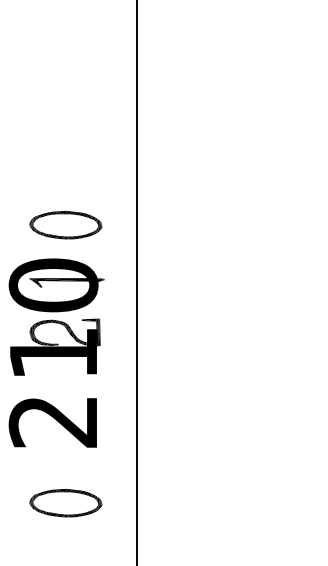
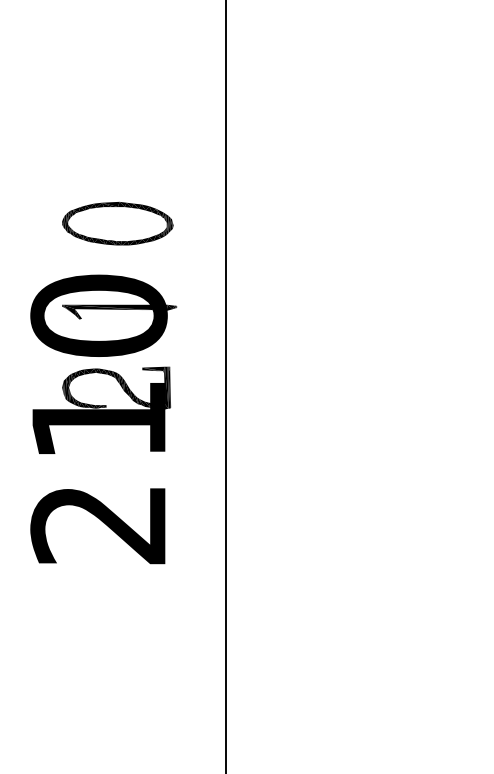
part: (65, 503) -> (117, 649), removed

